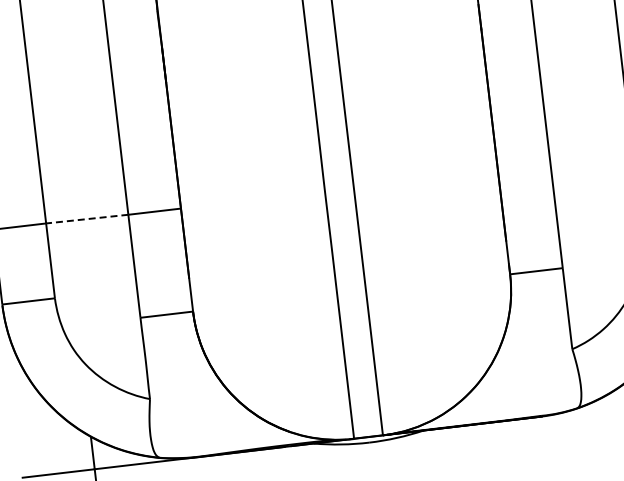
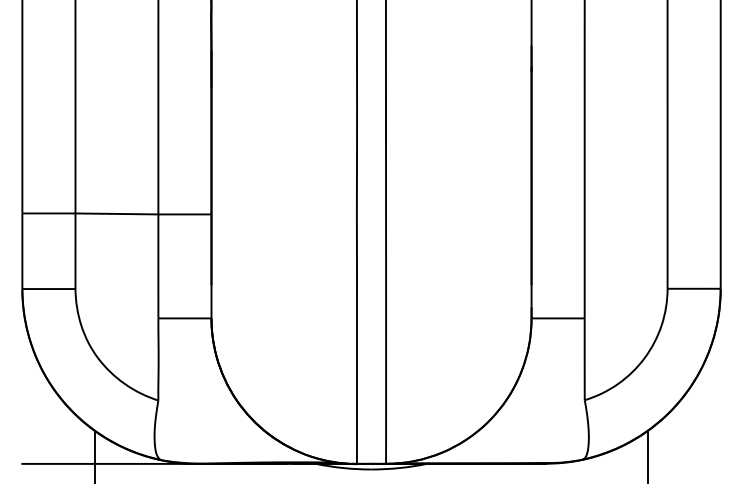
line: (86, 218) -> (116, 213), dashed -> solid

